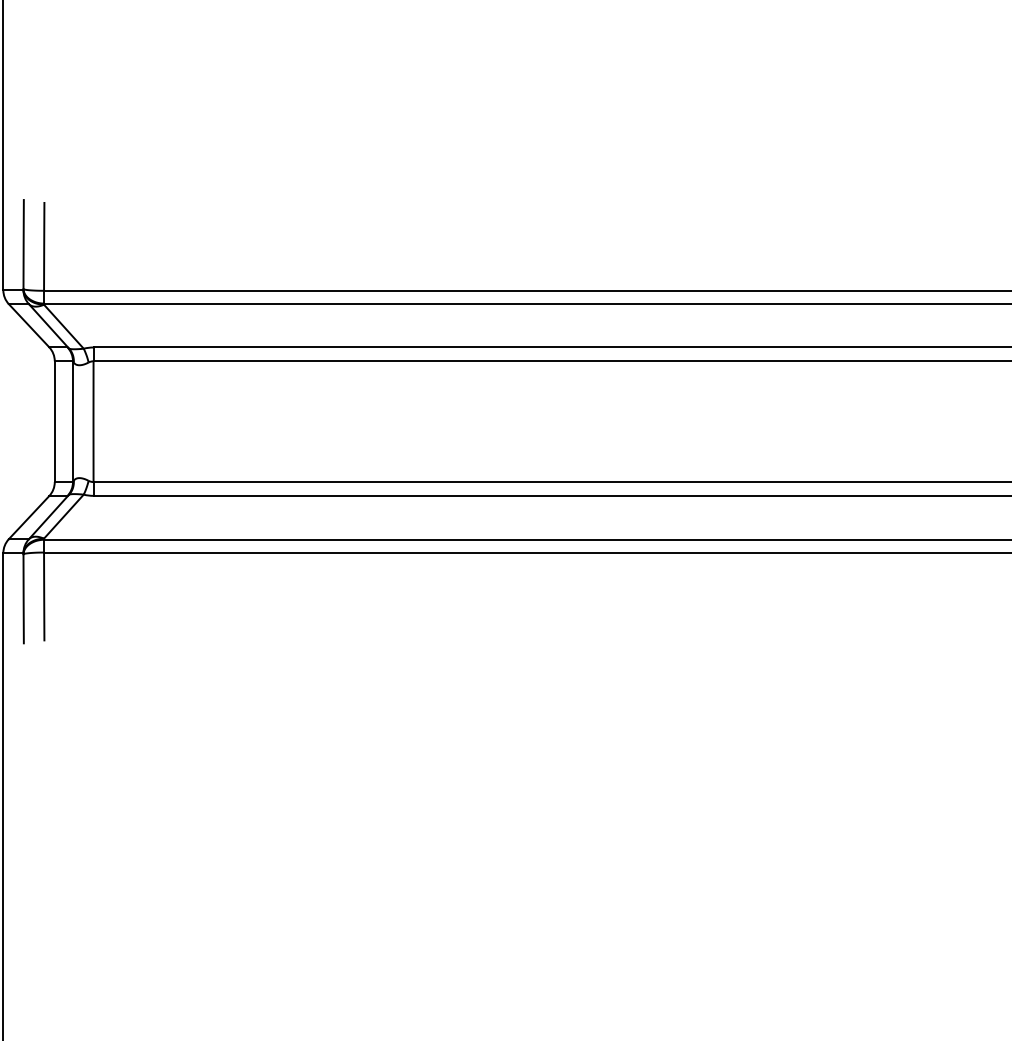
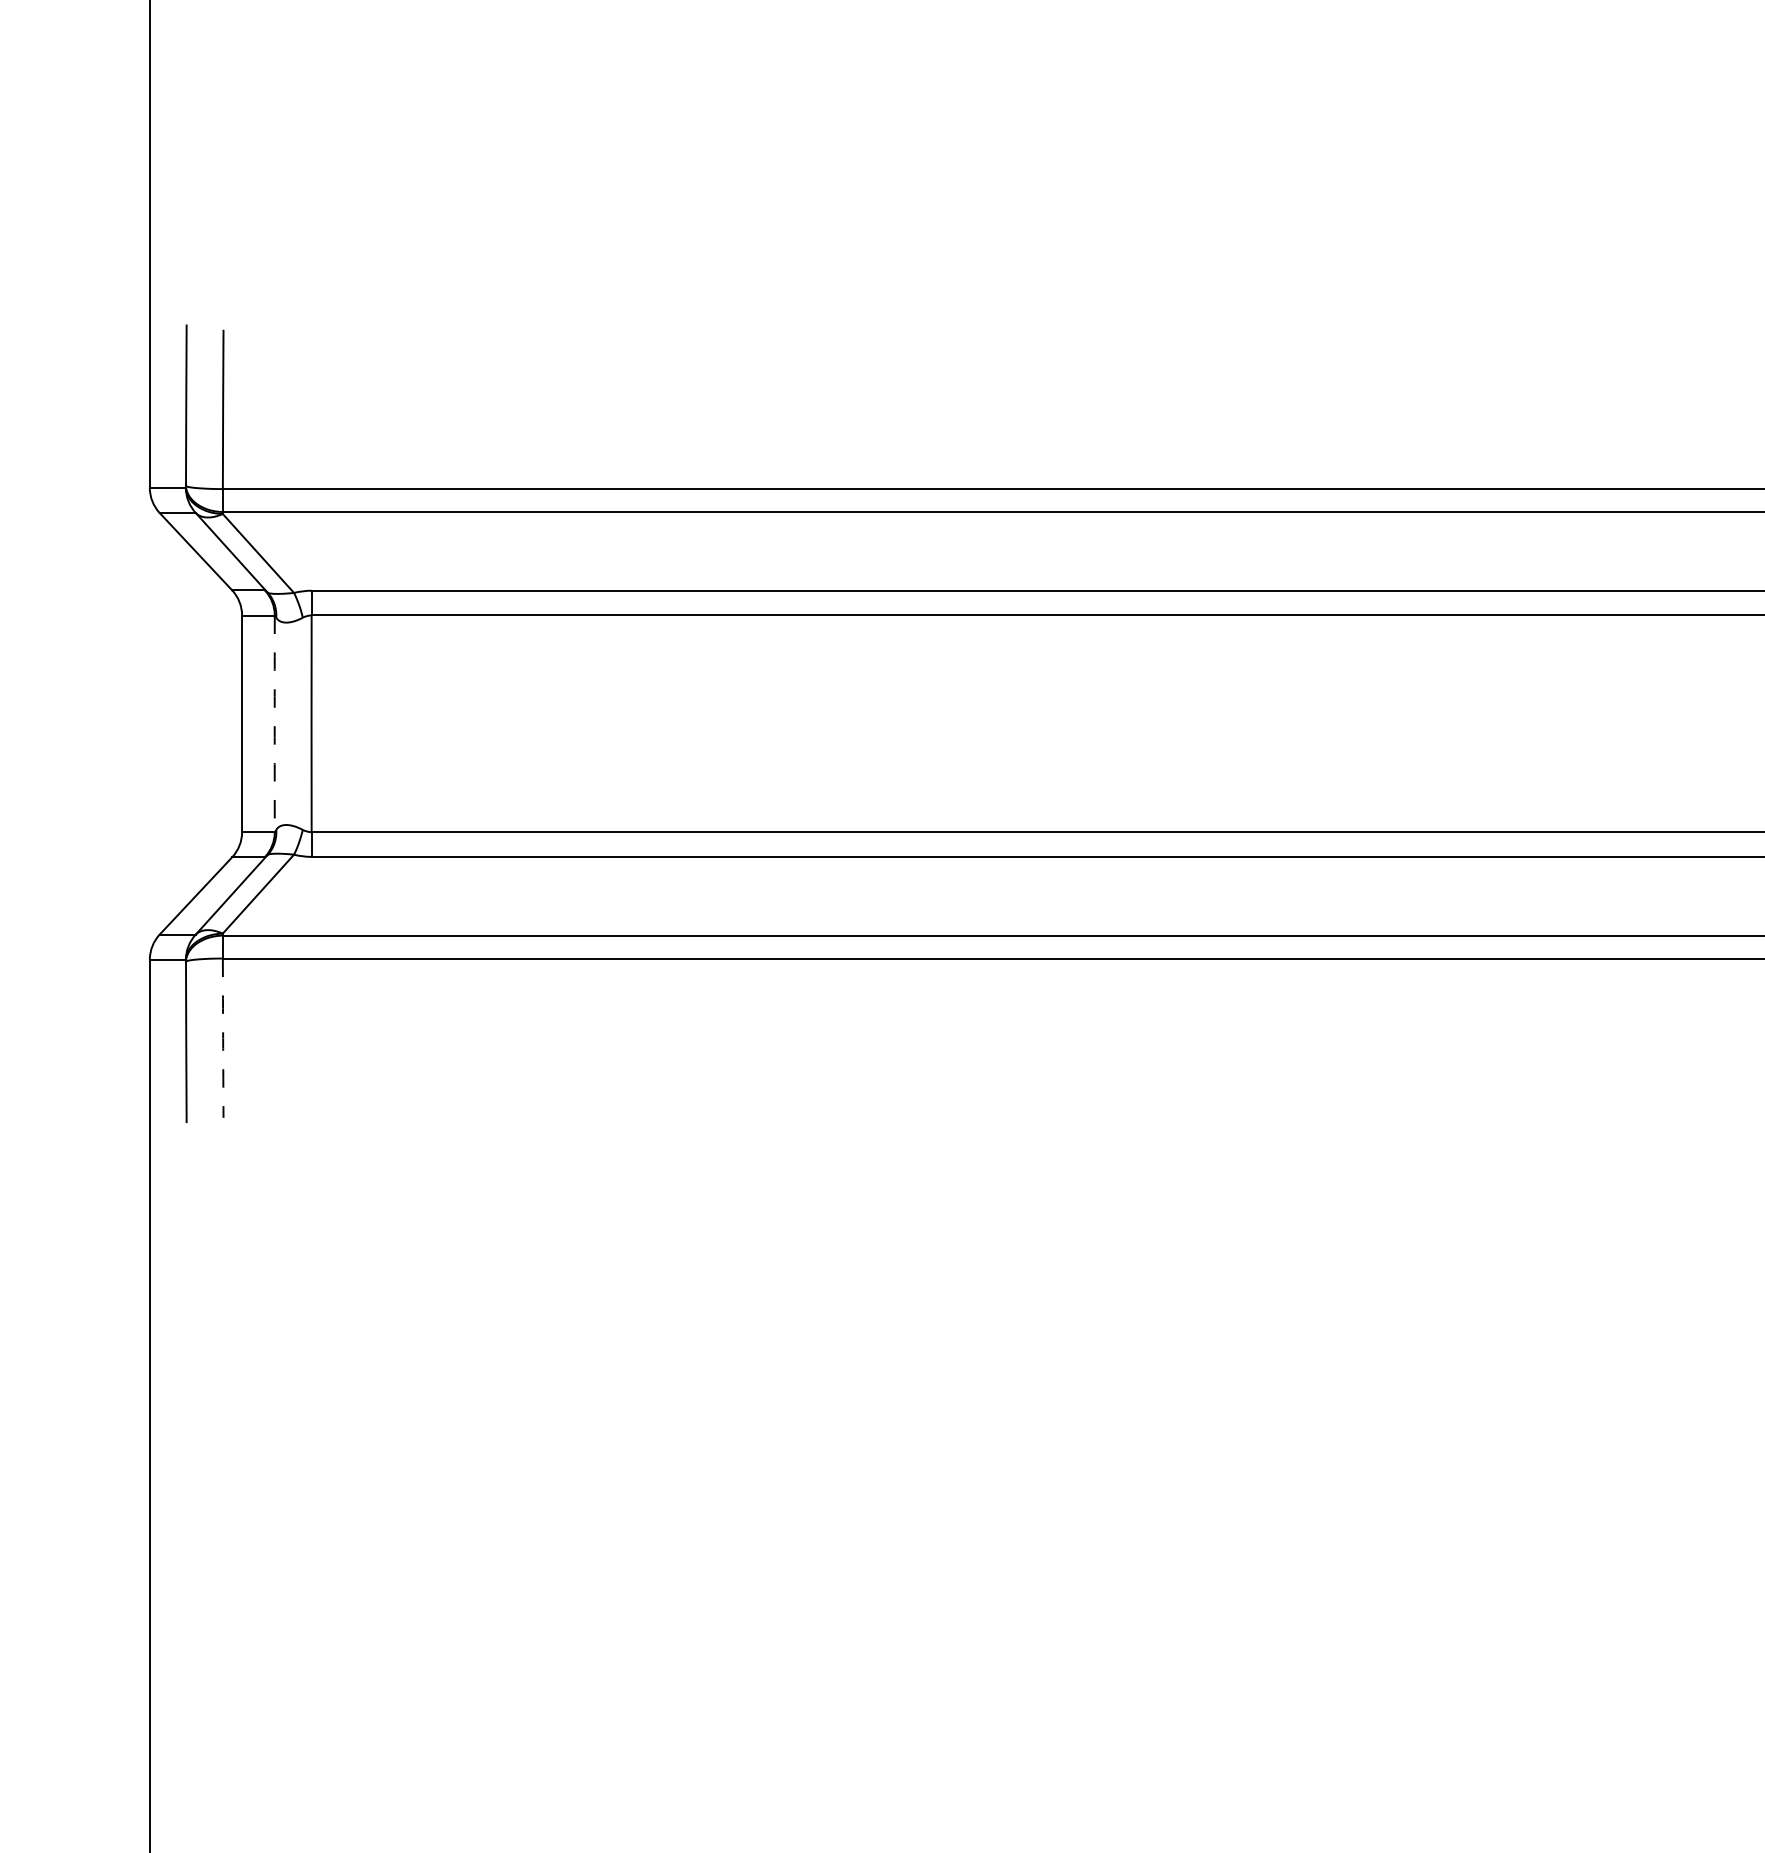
line: (72, 421) -> (273, 723), solid -> dashed
line: (44, 597) -> (223, 1039), solid -> dashed

